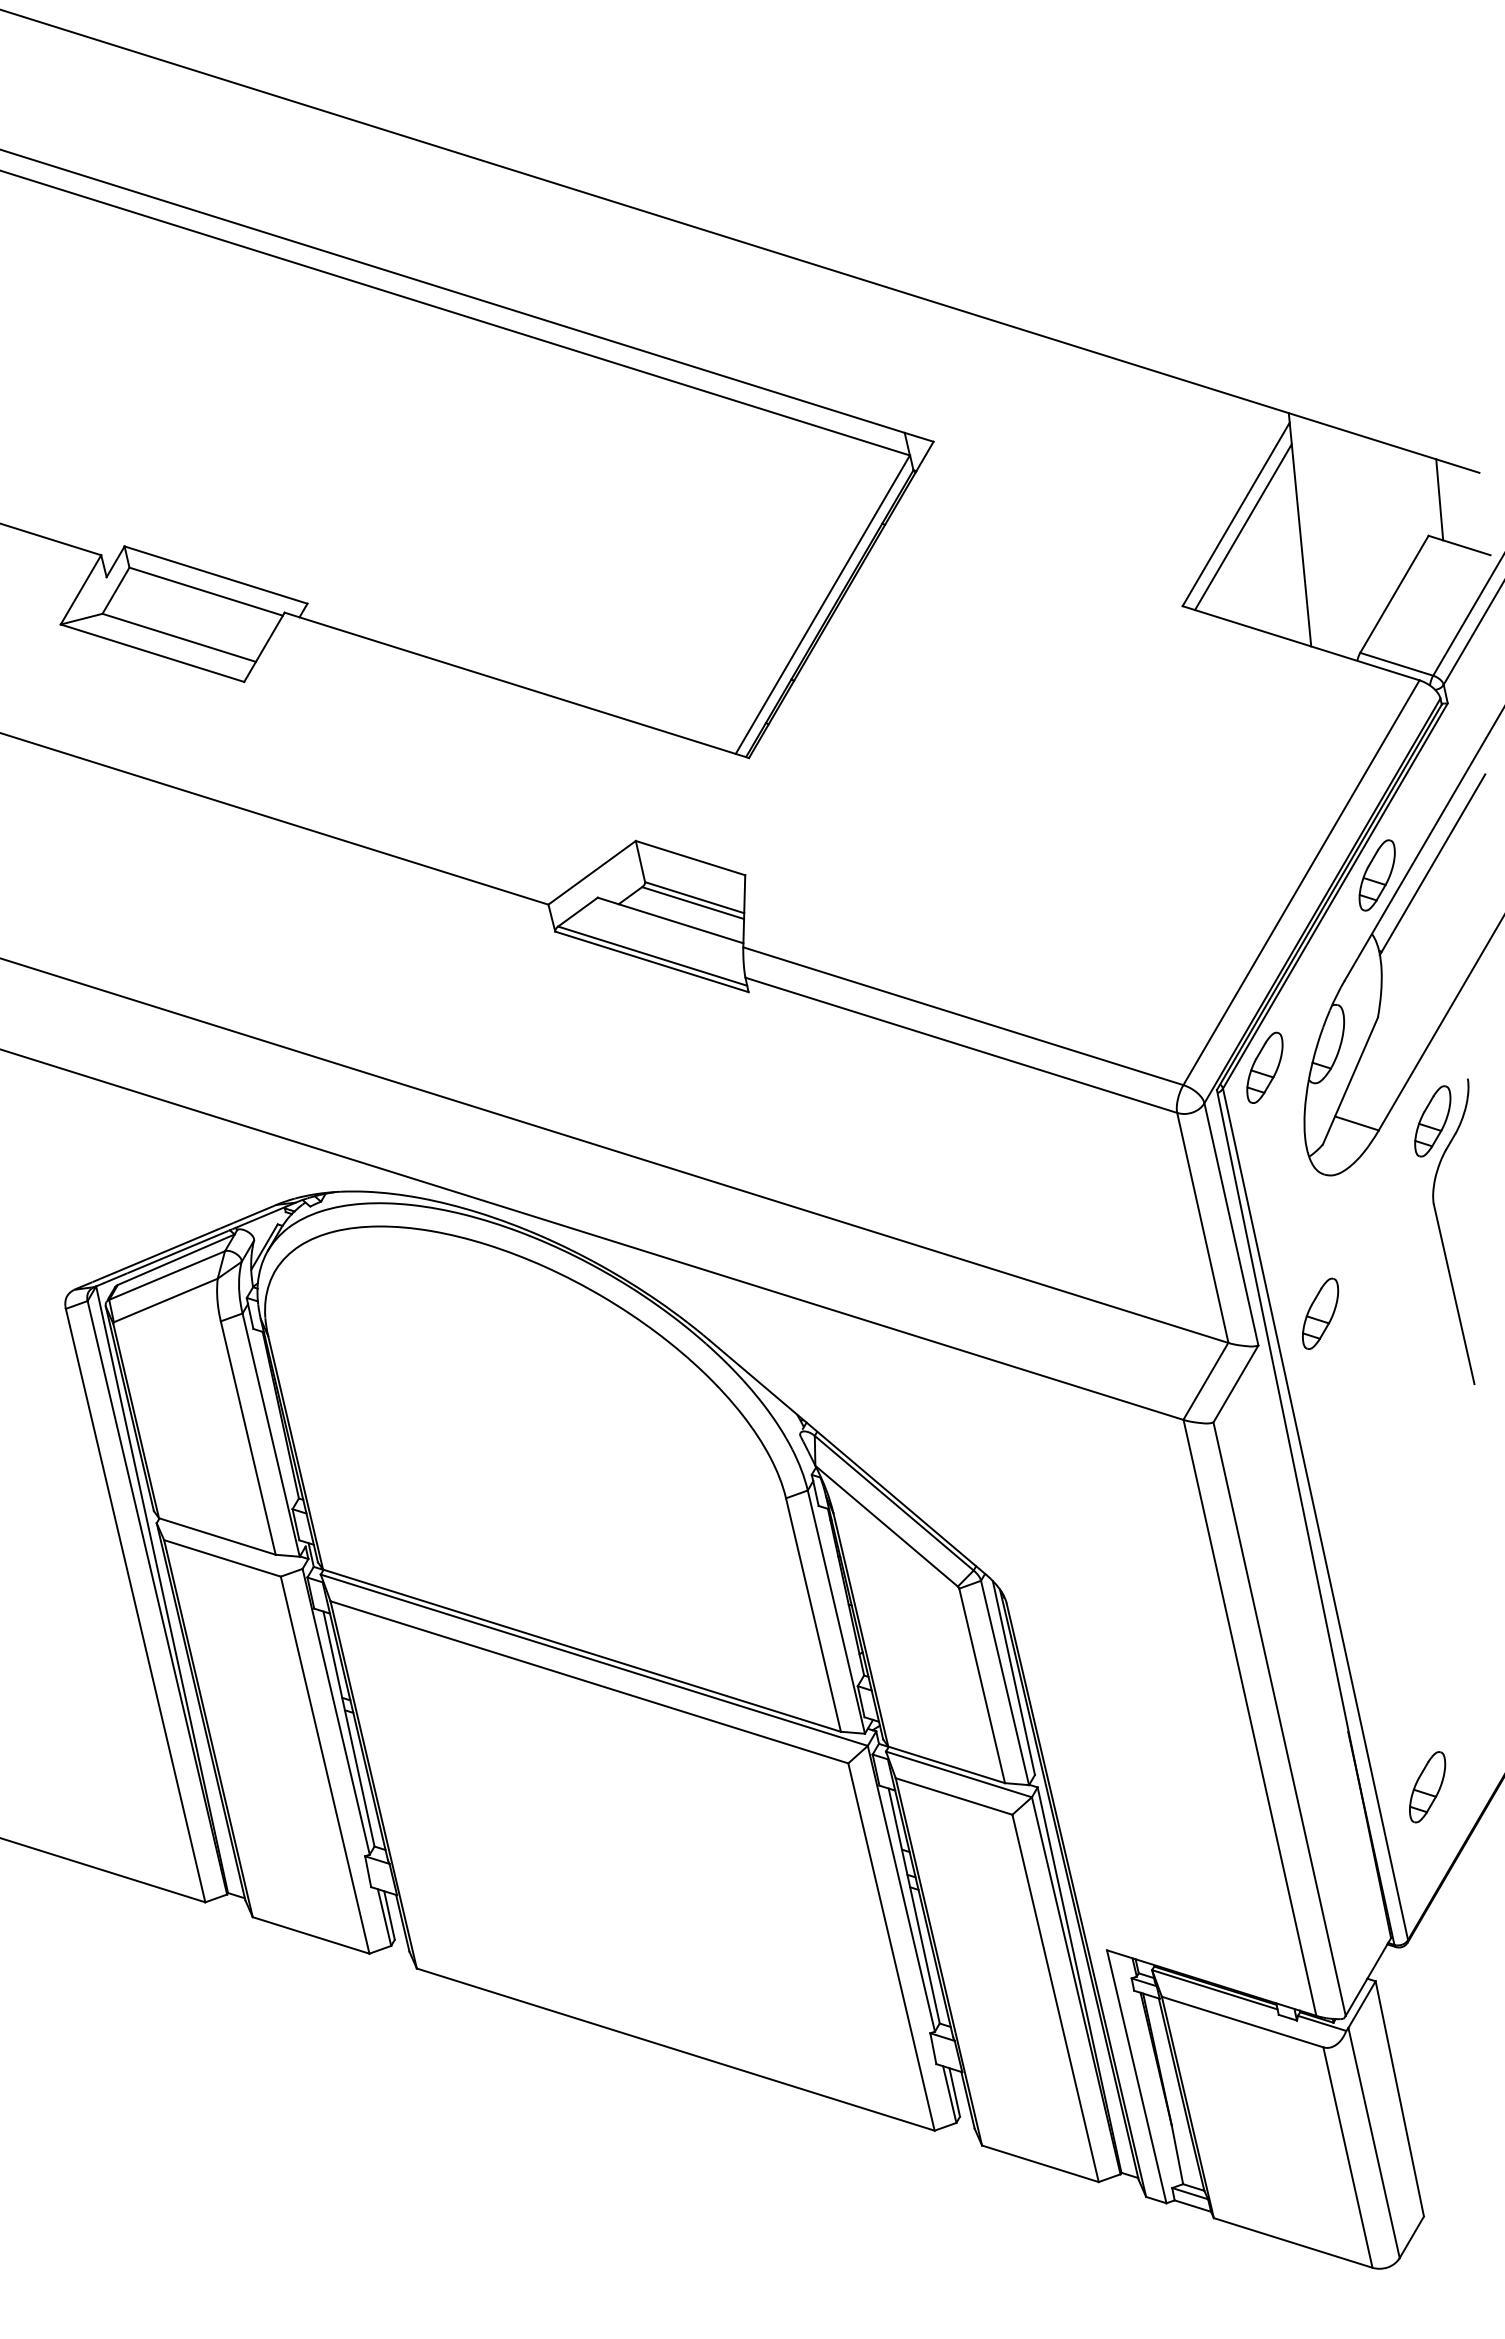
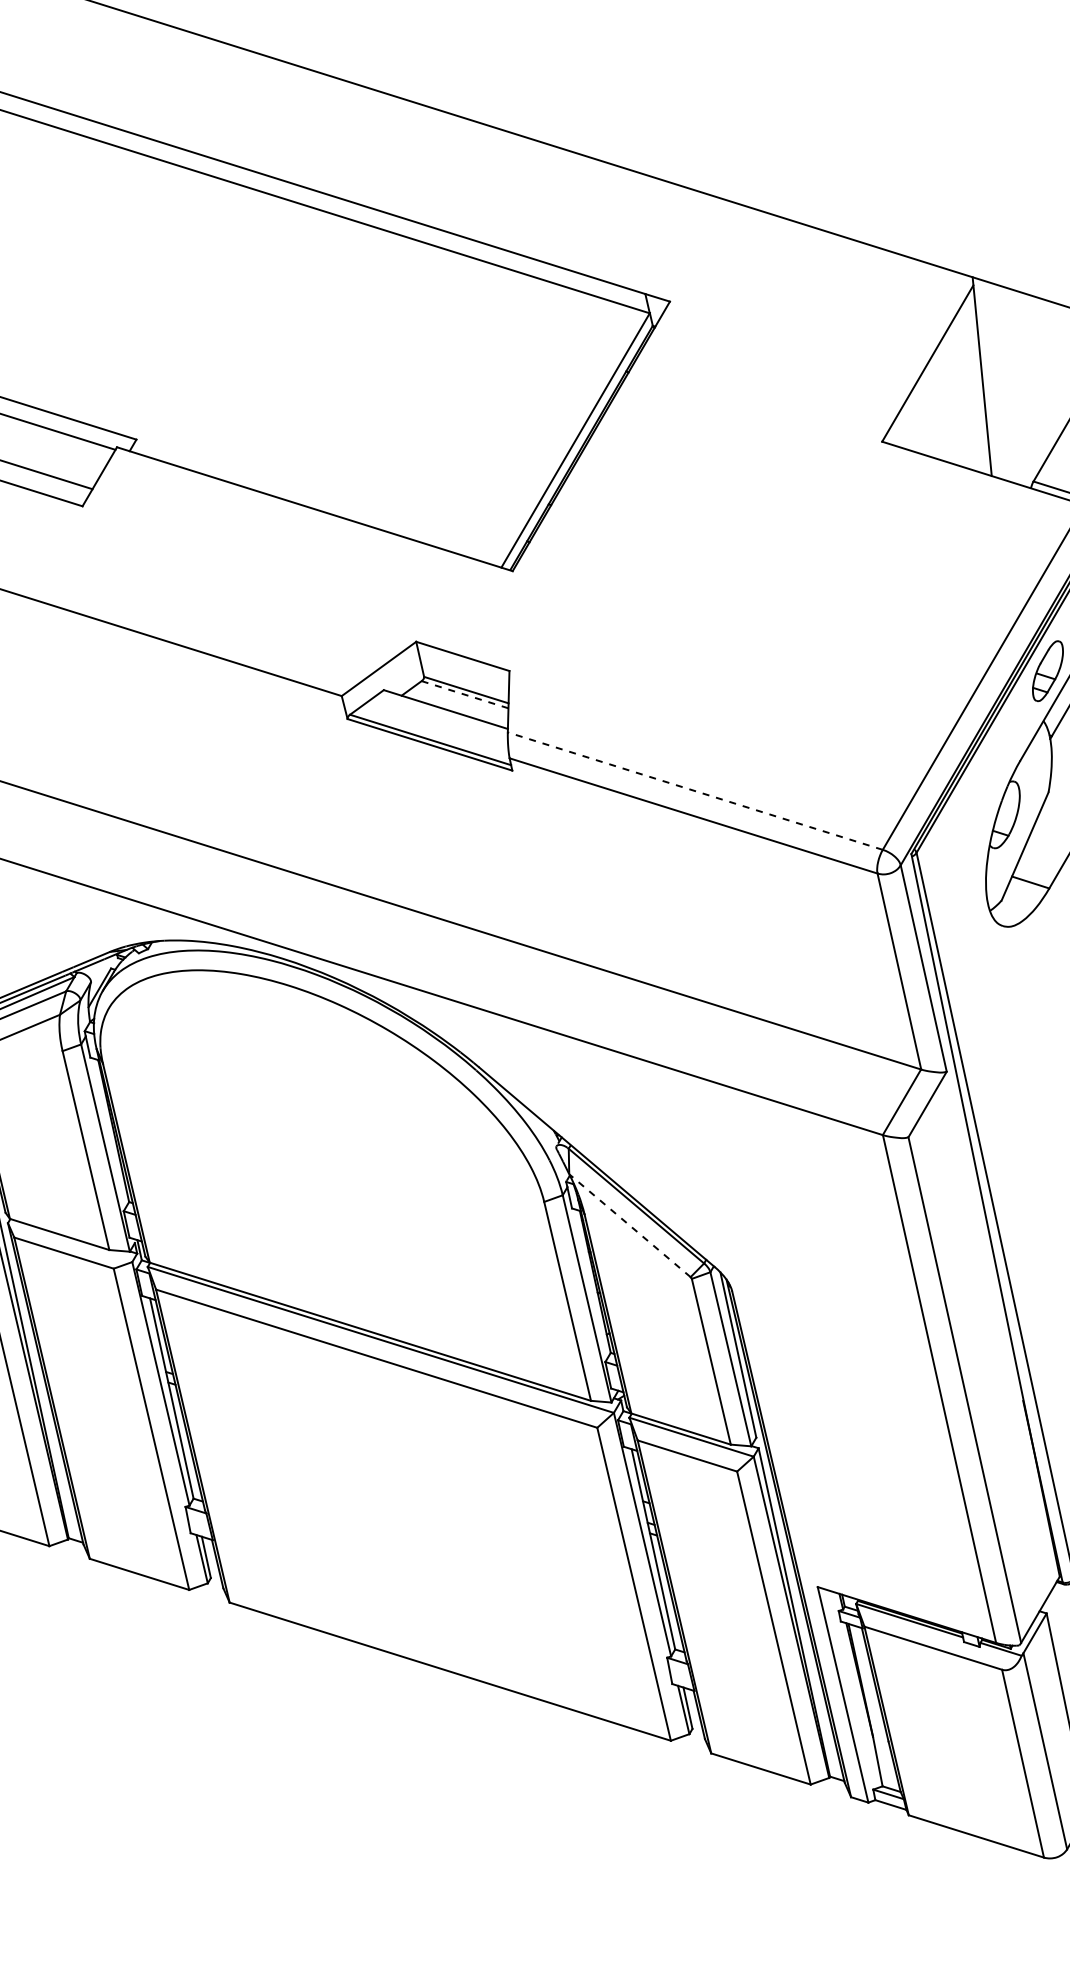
line: (1243, 527) -> (934, 374), removed
line: (693, 903) -> (465, 695), solid -> dashed
line: (963, 1016) -> (695, 791), solid -> dashed
part: (1264, 1067) -> (951, 834), removed
part: (1320, 1313) -> (999, 1044), removed
line: (886, 1525) -> (629, 1225), solid -> dashed

